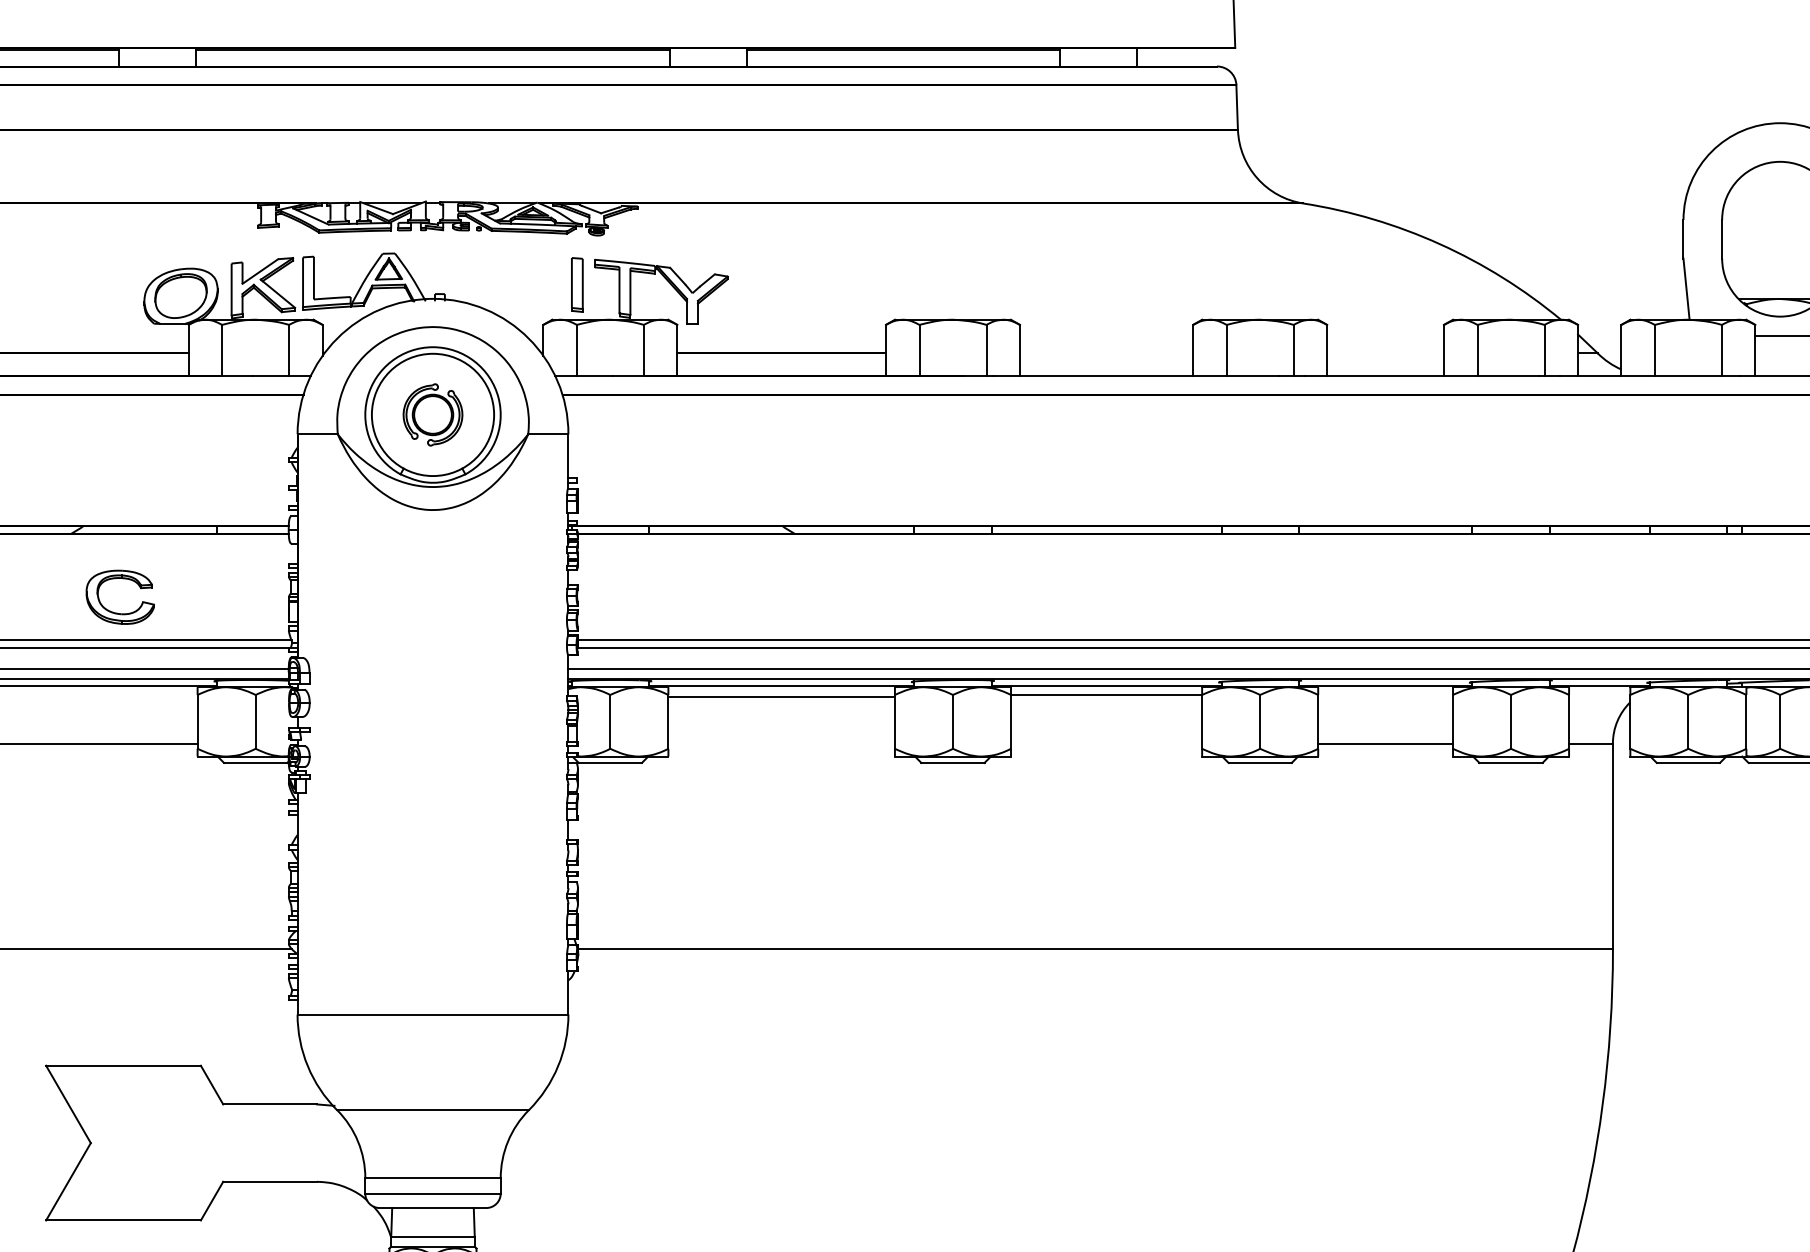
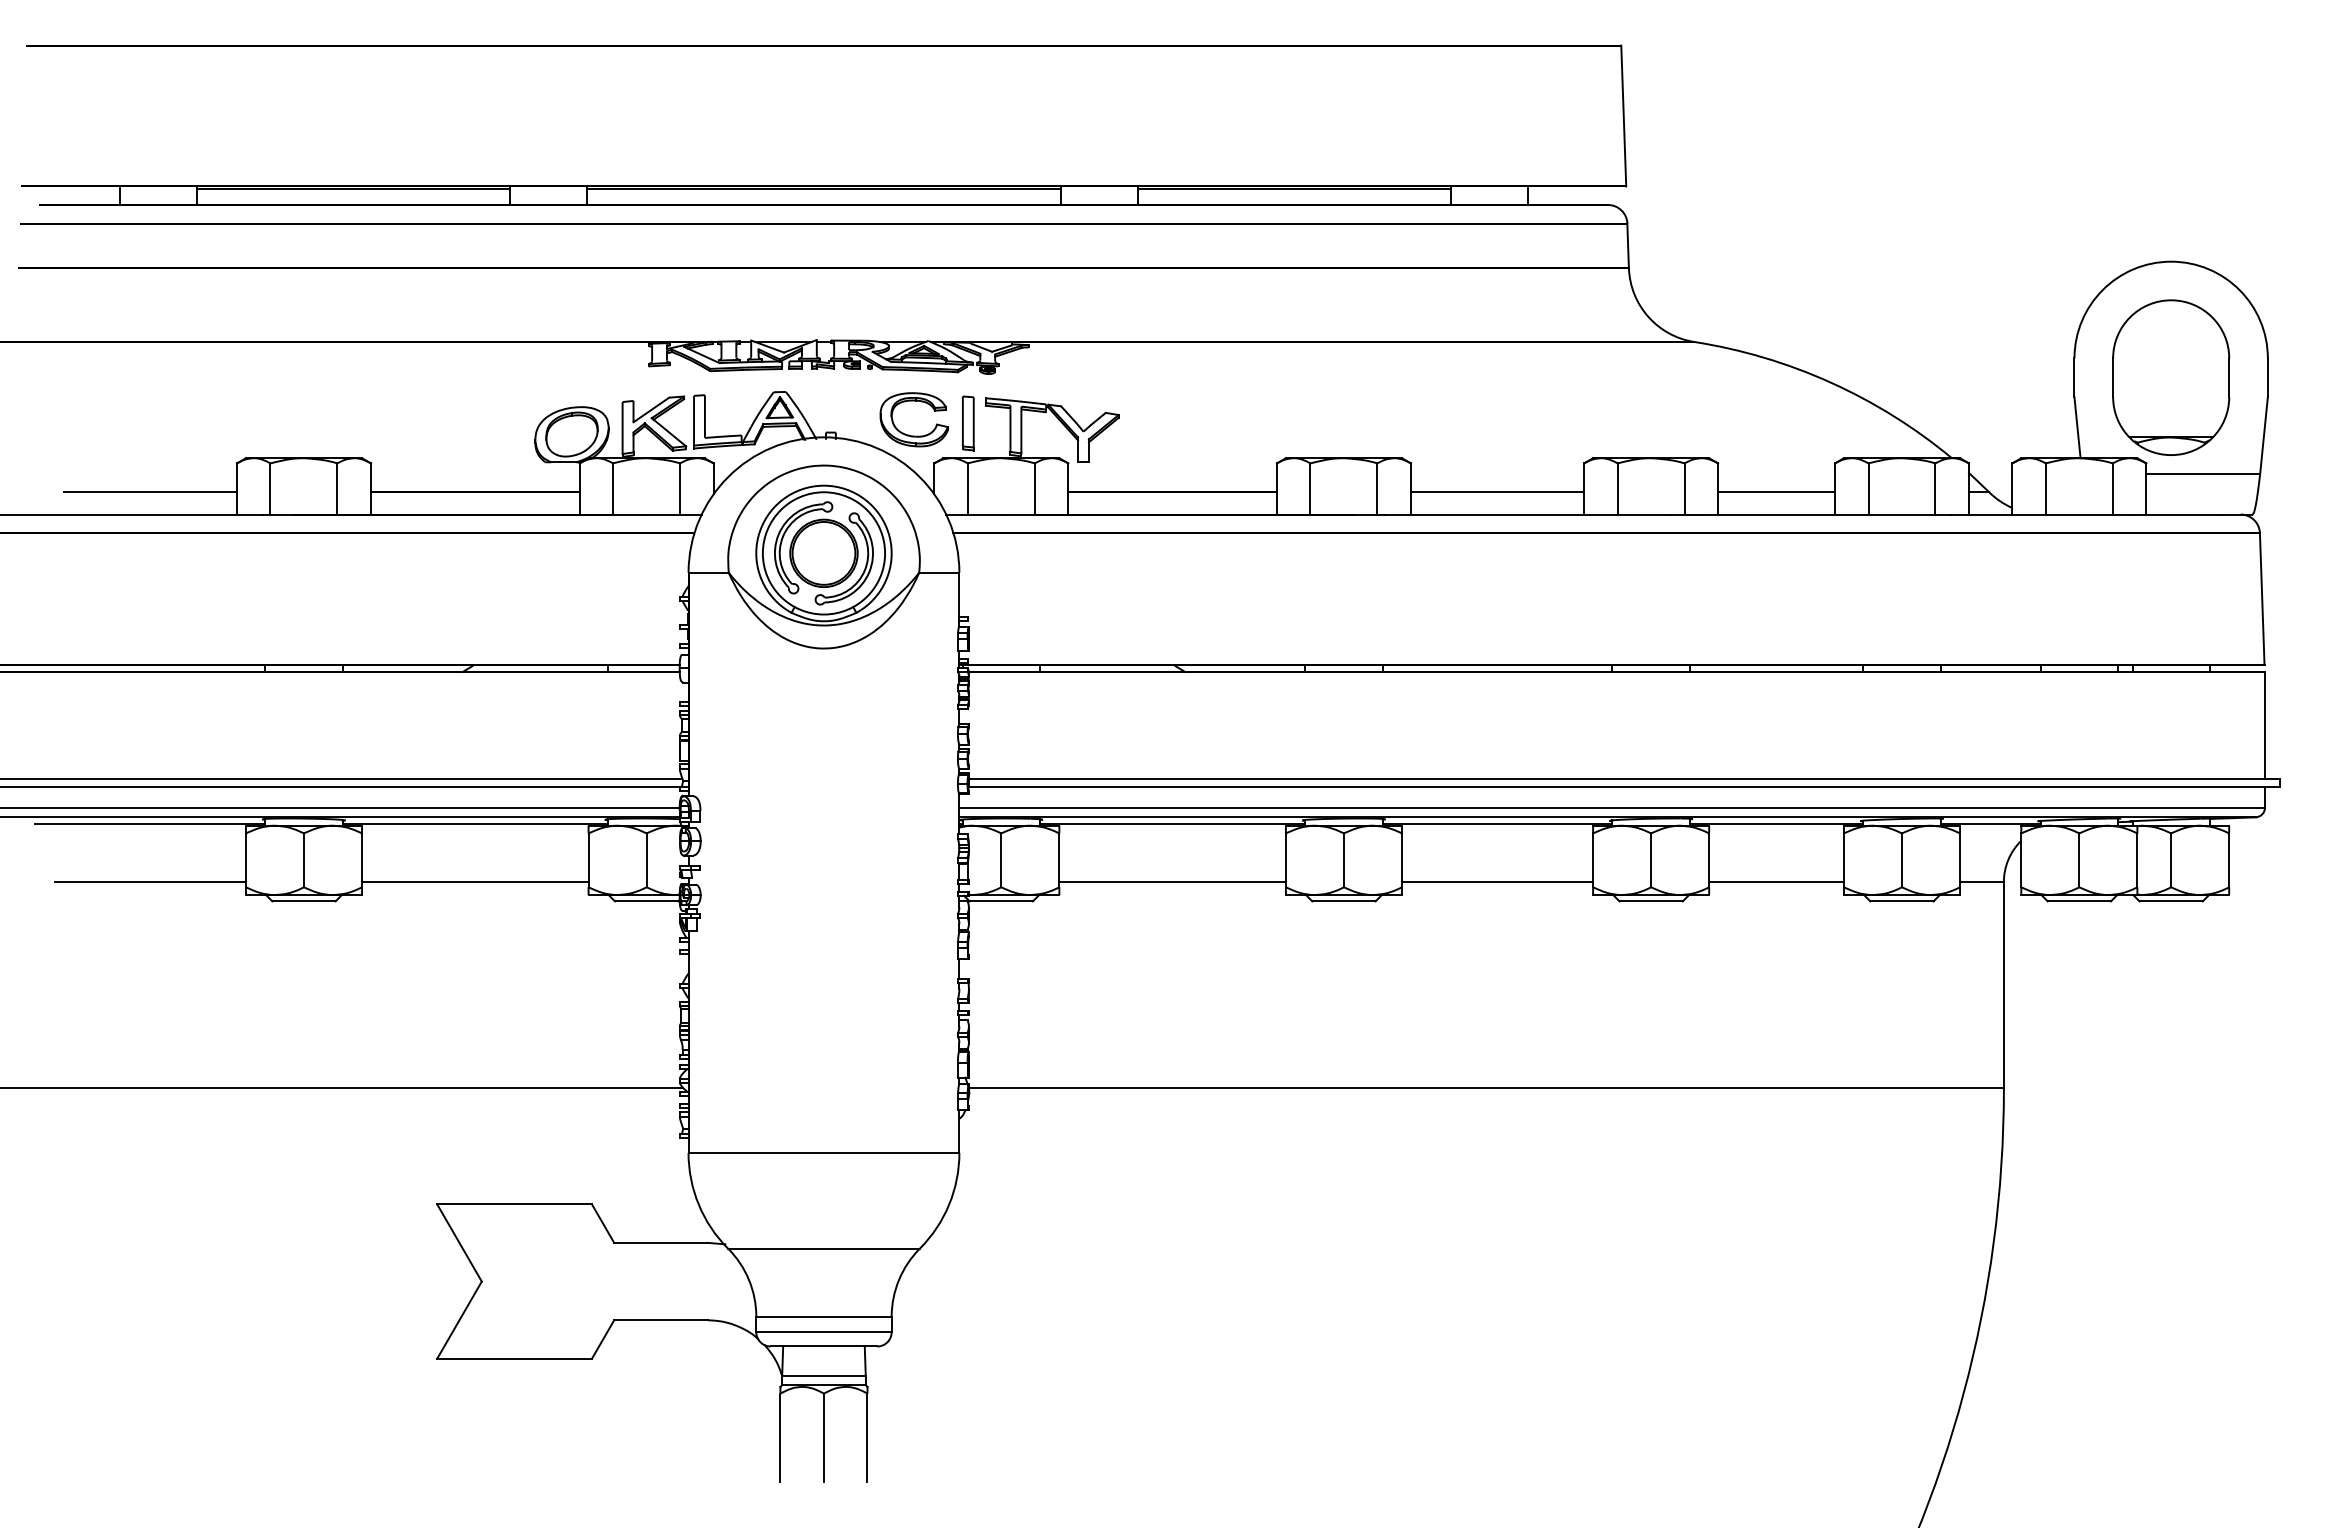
line: (1106, 353) -> (1497, 491), added
line: (1385, 353) -> (1776, 491), added
part: (432, 415) -> (823, 553), size x1.67
part: (115, 612) -> (909, 434), moved
line: (1106, 695) -> (1497, 882), moved
line: (781, 697) -> (1172, 882), moved

